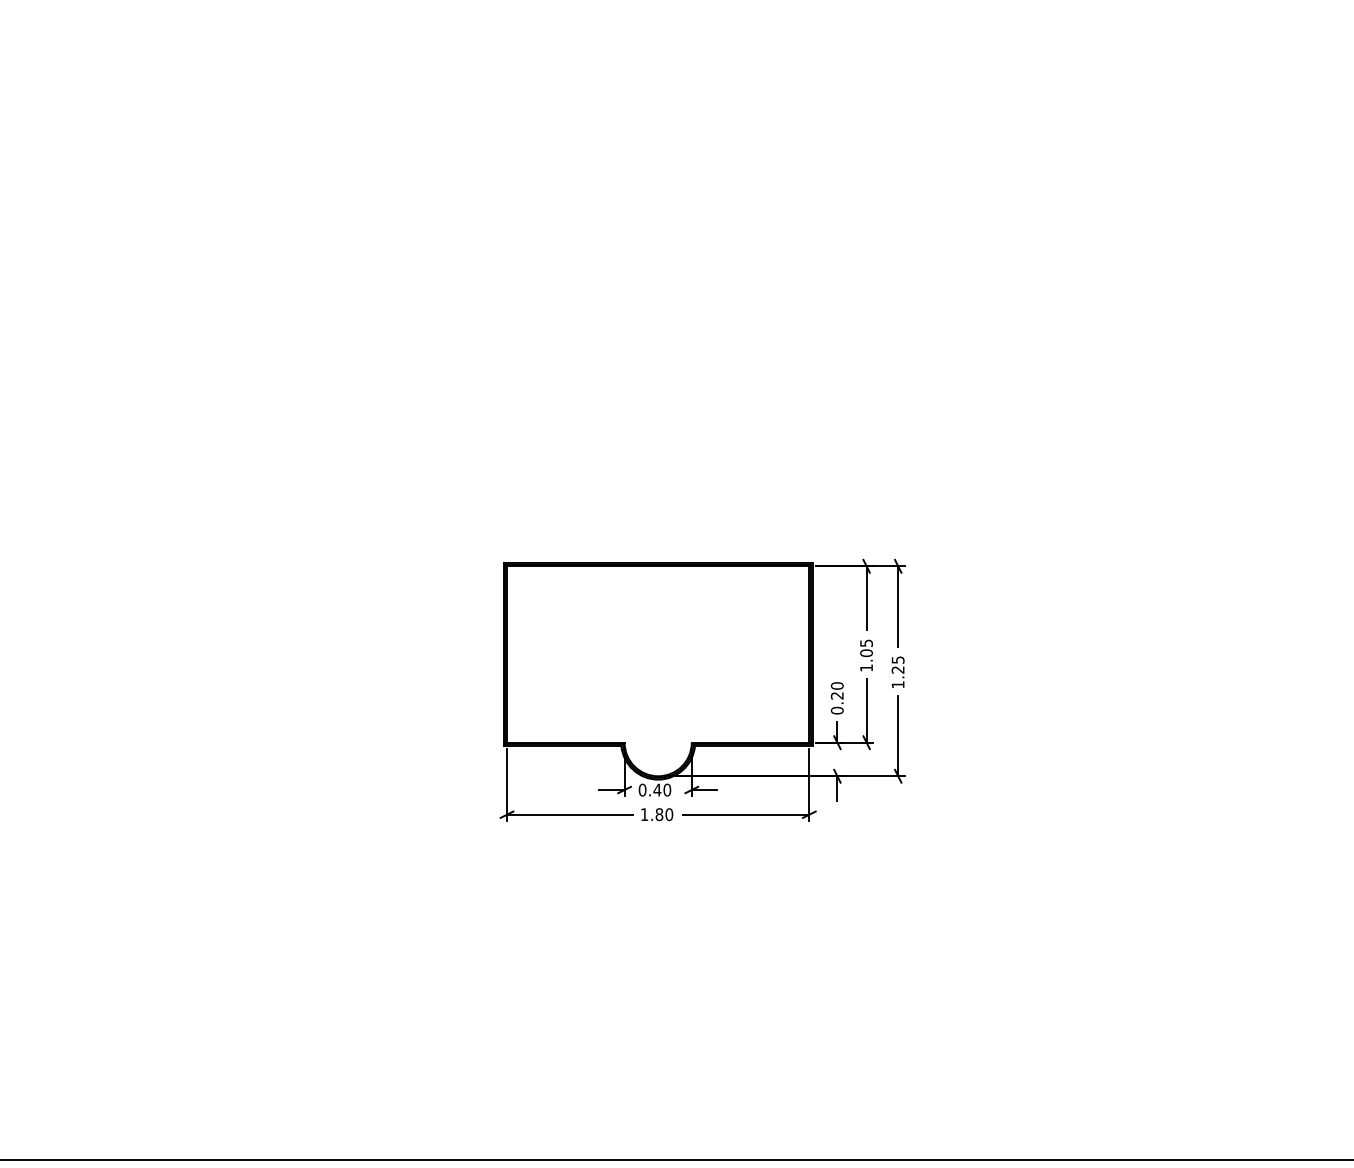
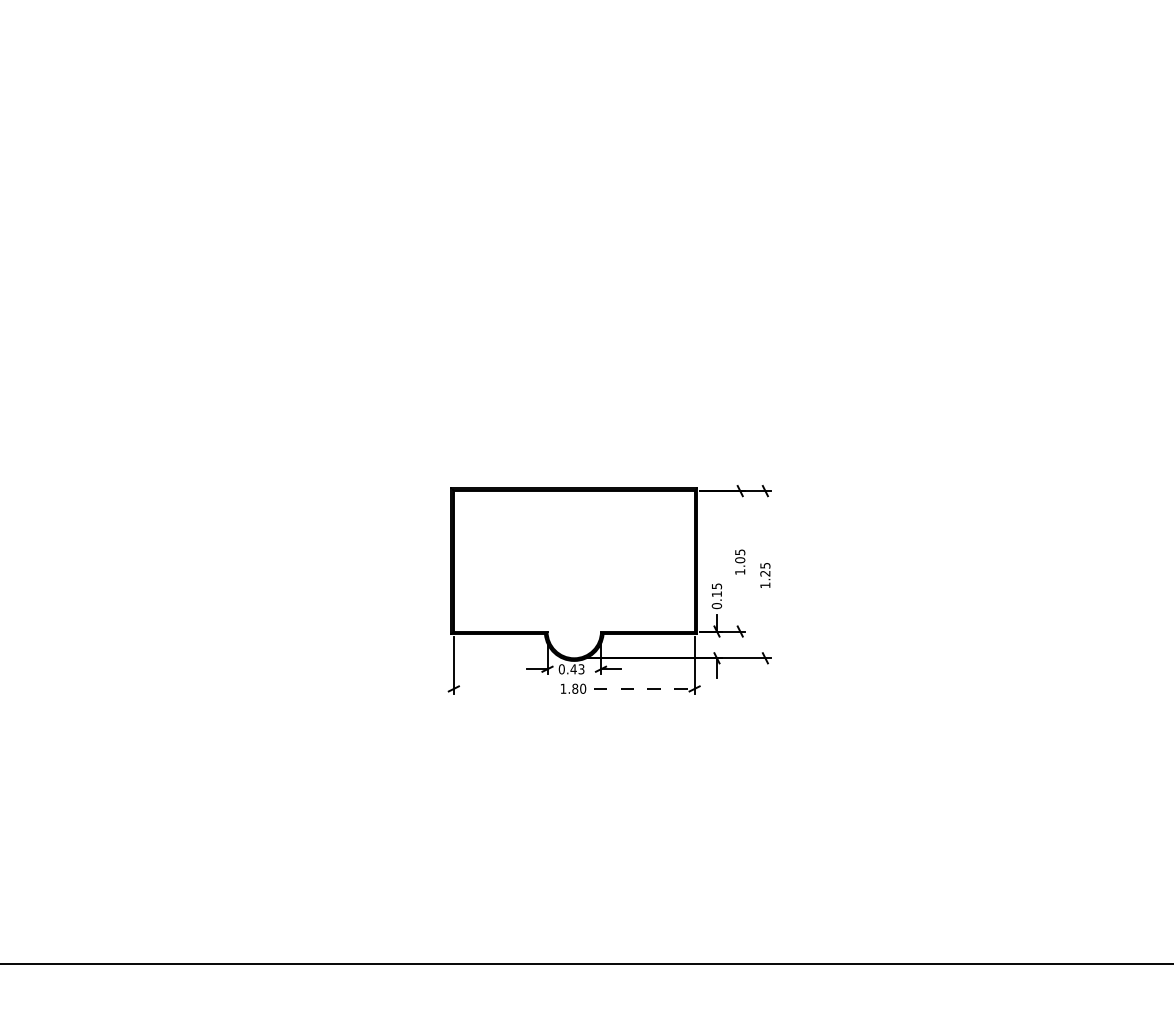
line: (866, 598) -> (740, 516), removed
line: (898, 607) -> (765, 523), removed
text: (836, 691) -> (716, 590), 0.20 -> 0.15
line: (866, 711) -> (740, 606), removed
line: (898, 736) -> (765, 626), removed
text: (667, 790) -> (581, 669), 0.40 -> 0.43
line: (569, 814) -> (503, 688), removed
line: (746, 814) -> (644, 688), solid -> dashed

